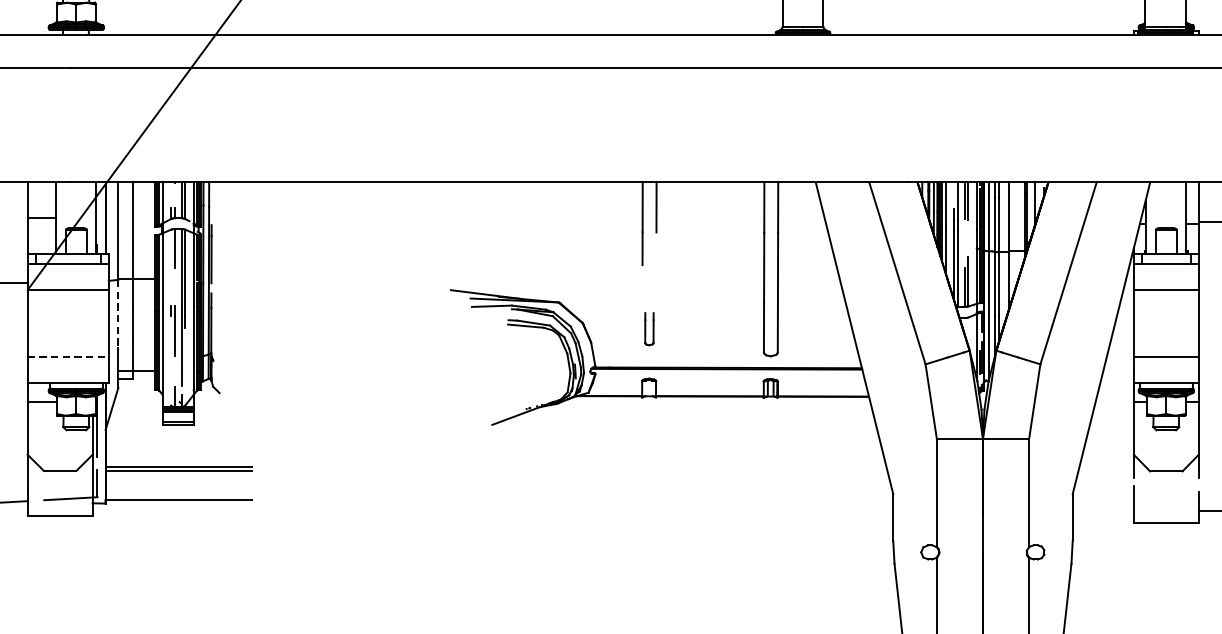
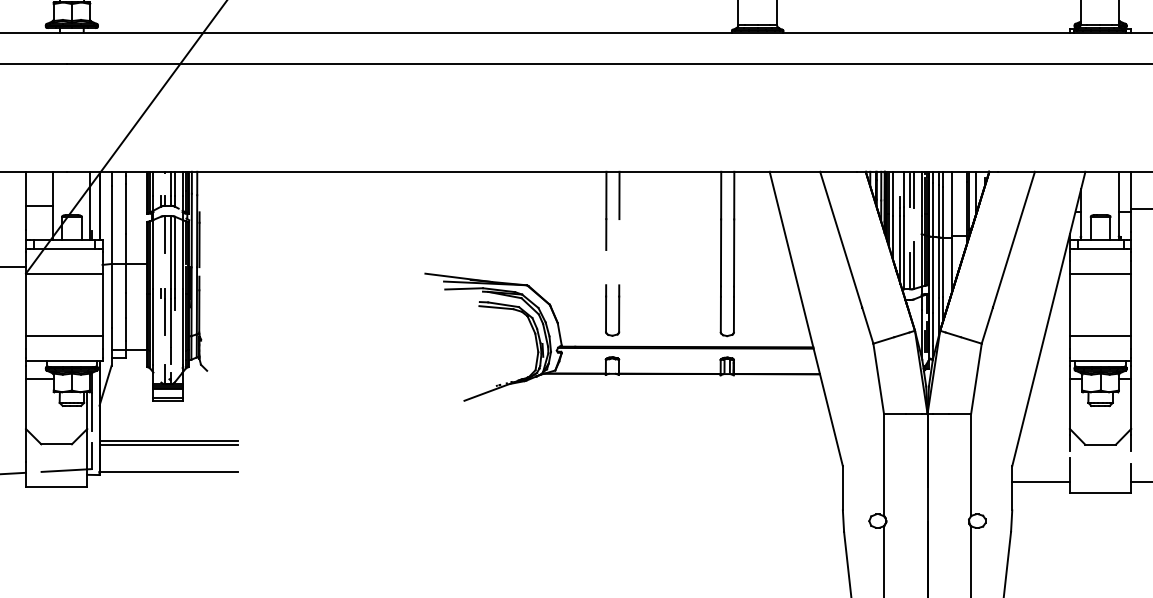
line: (118, 313) -> (111, 295), dashed -> solid
part: (649, 329) -> (612, 310), size x1.67
line: (68, 356) -> (64, 336), dashed -> solid
line: (1102, 511) -> (1040, 482), added

